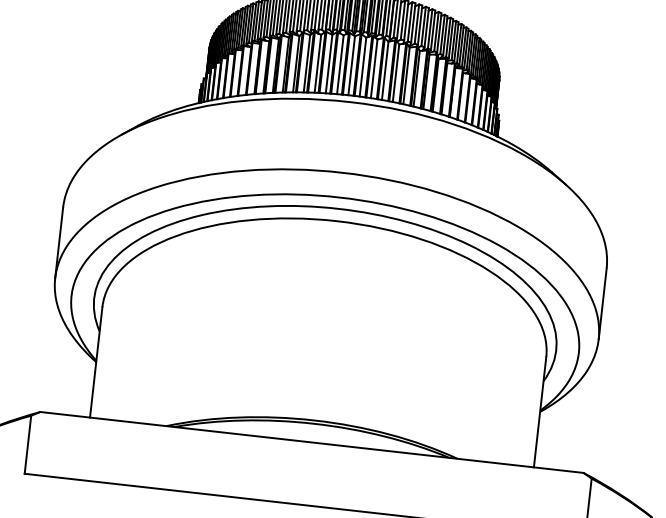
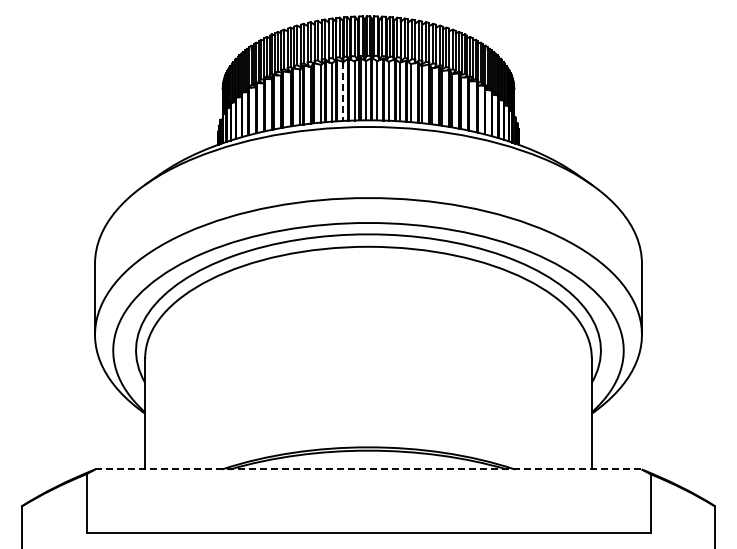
line: (329, 65) -> (343, 92), solid -> dashed
line: (311, 442) -> (368, 469), solid -> dashed

